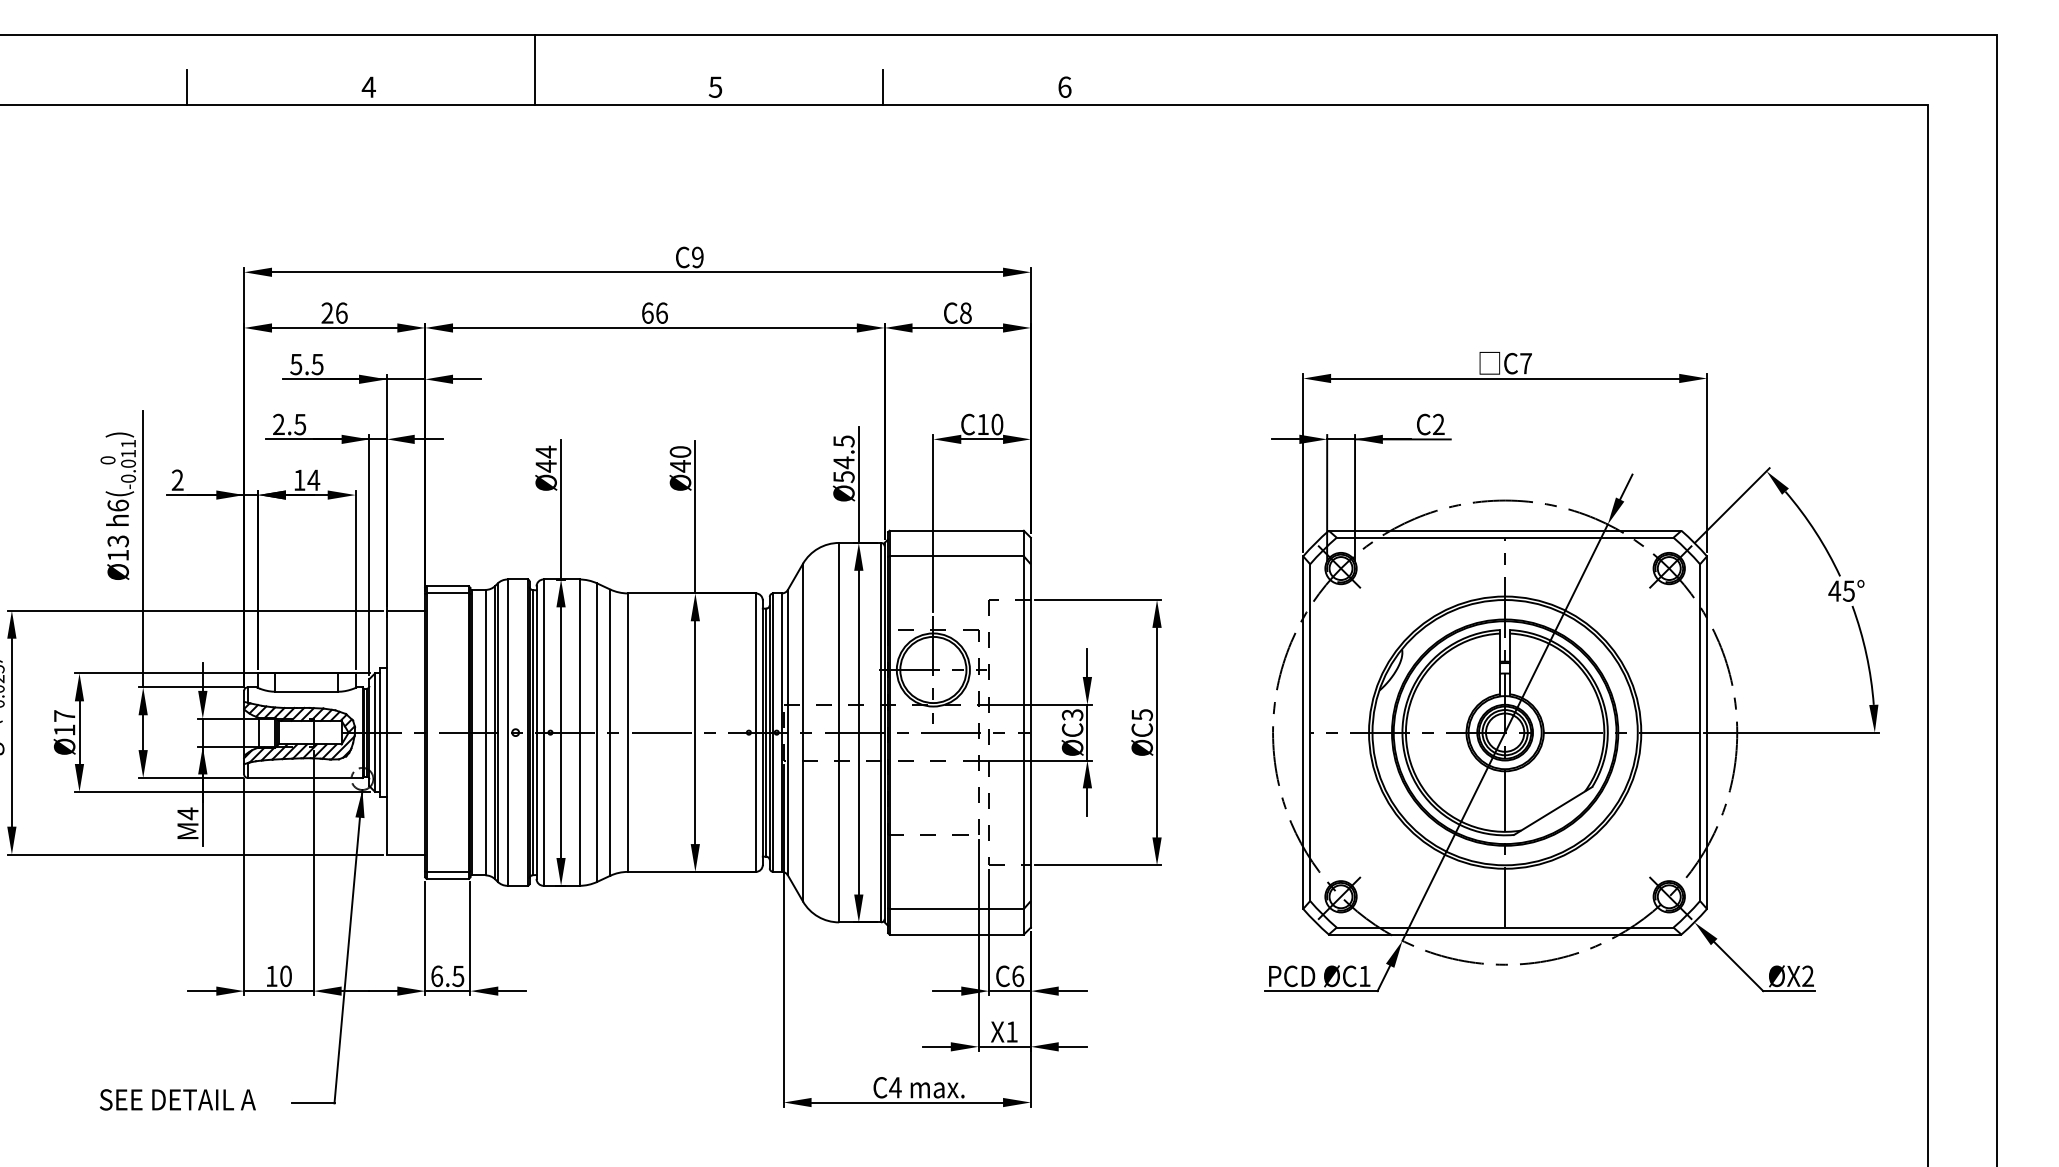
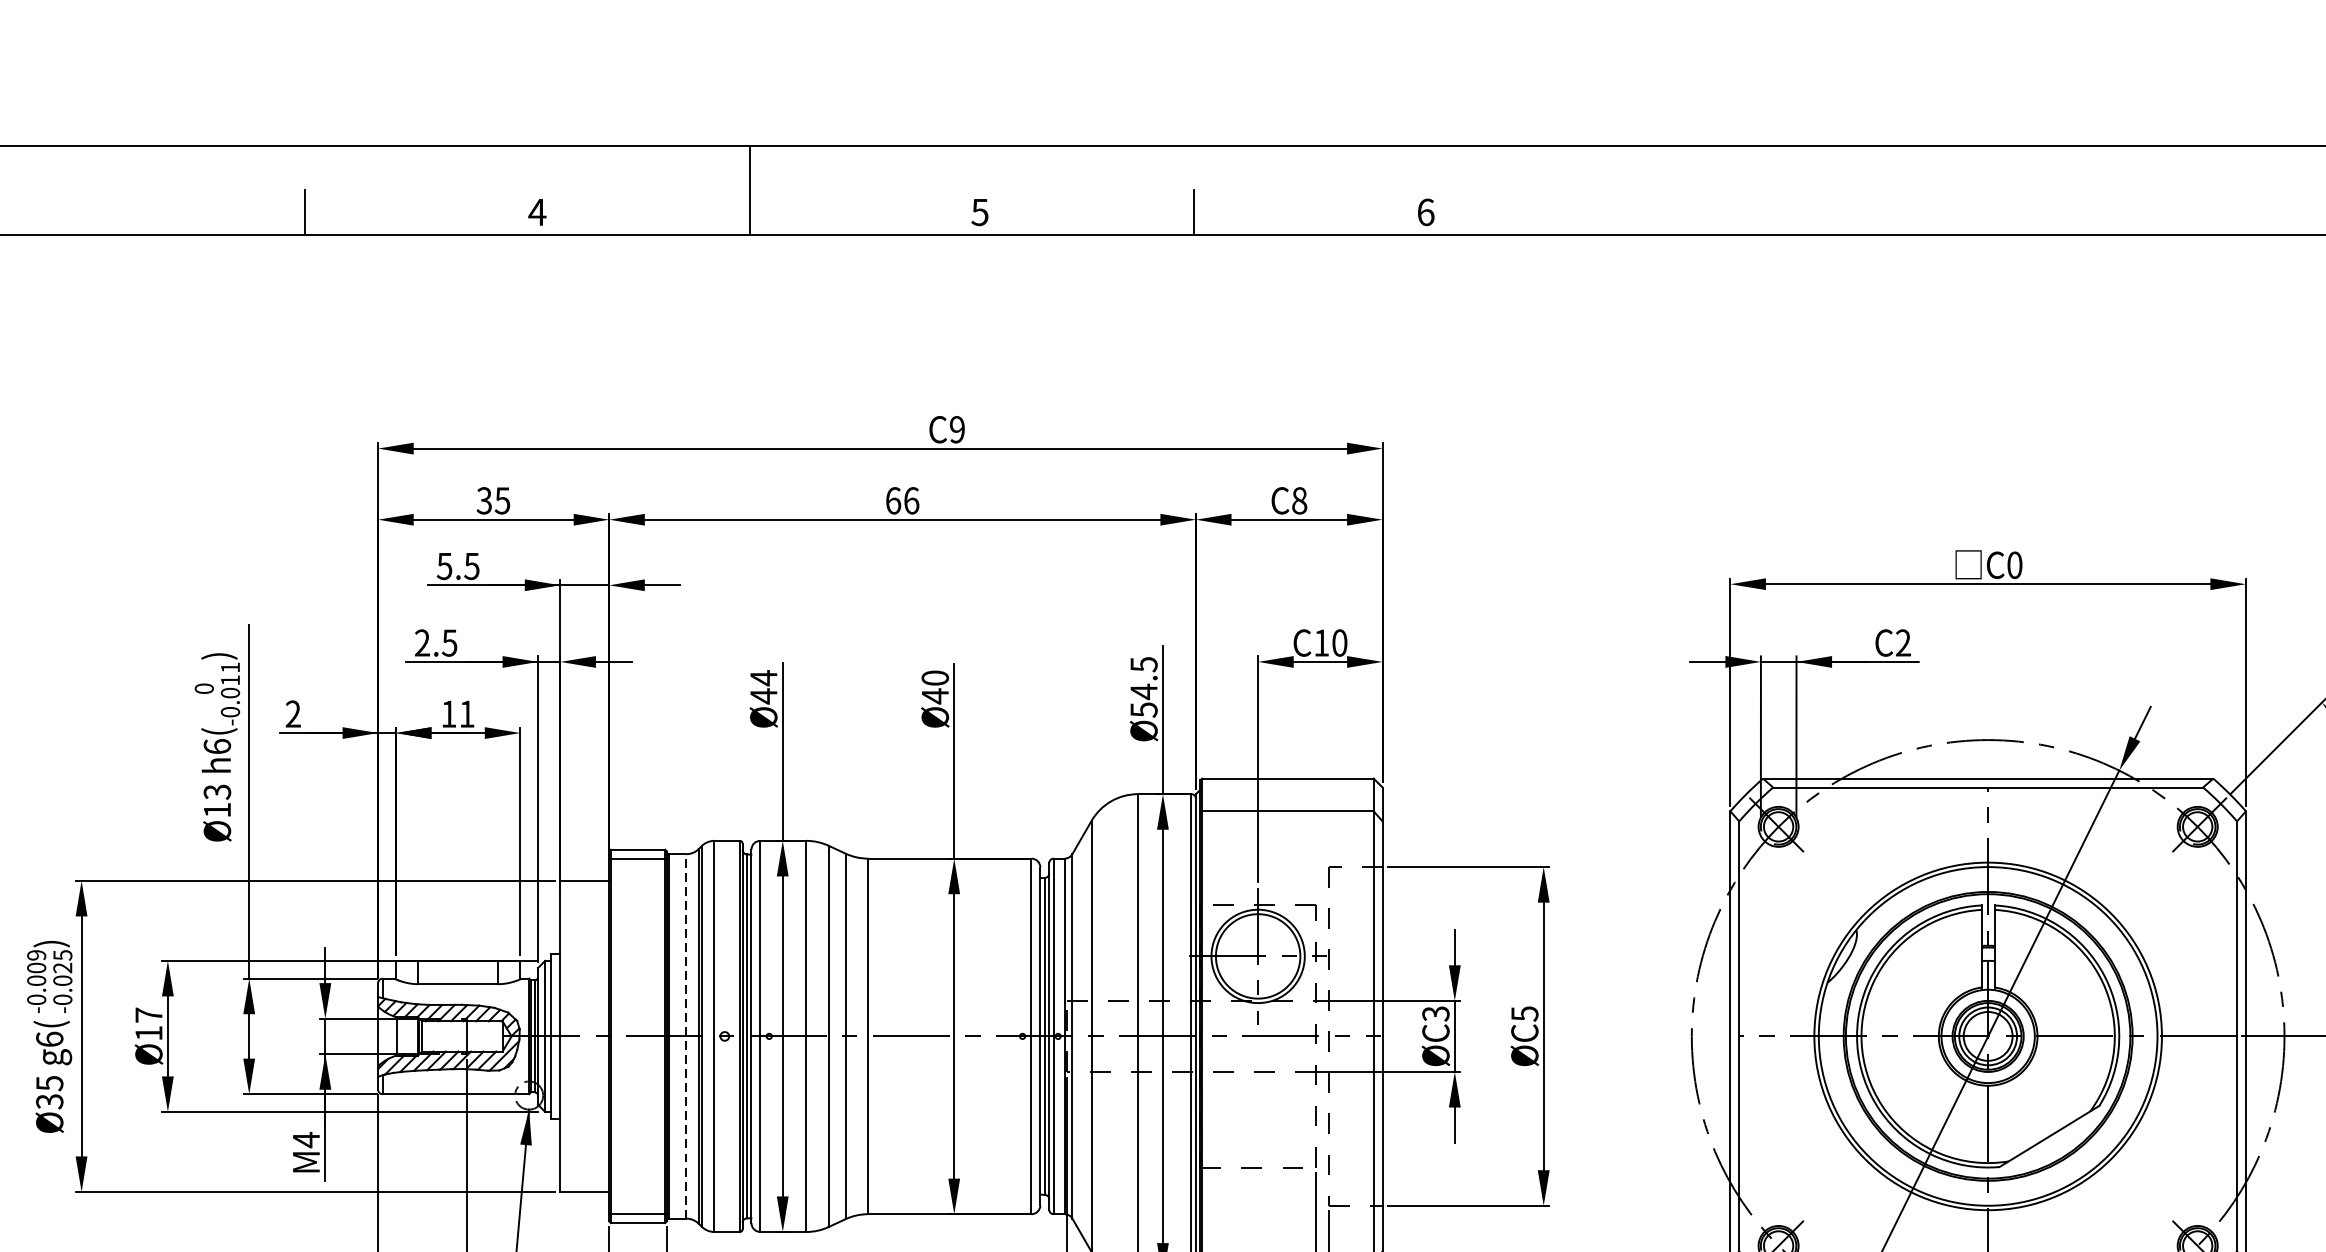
text: (334, 312) -> (493, 499), 26 -> 35
text: (1525, 363) -> (2014, 565), C7 -> C0
text: (313, 479) -> (466, 713), 14 -> 11
line: (485, 732) -> (686, 1036), solid -> dashed

